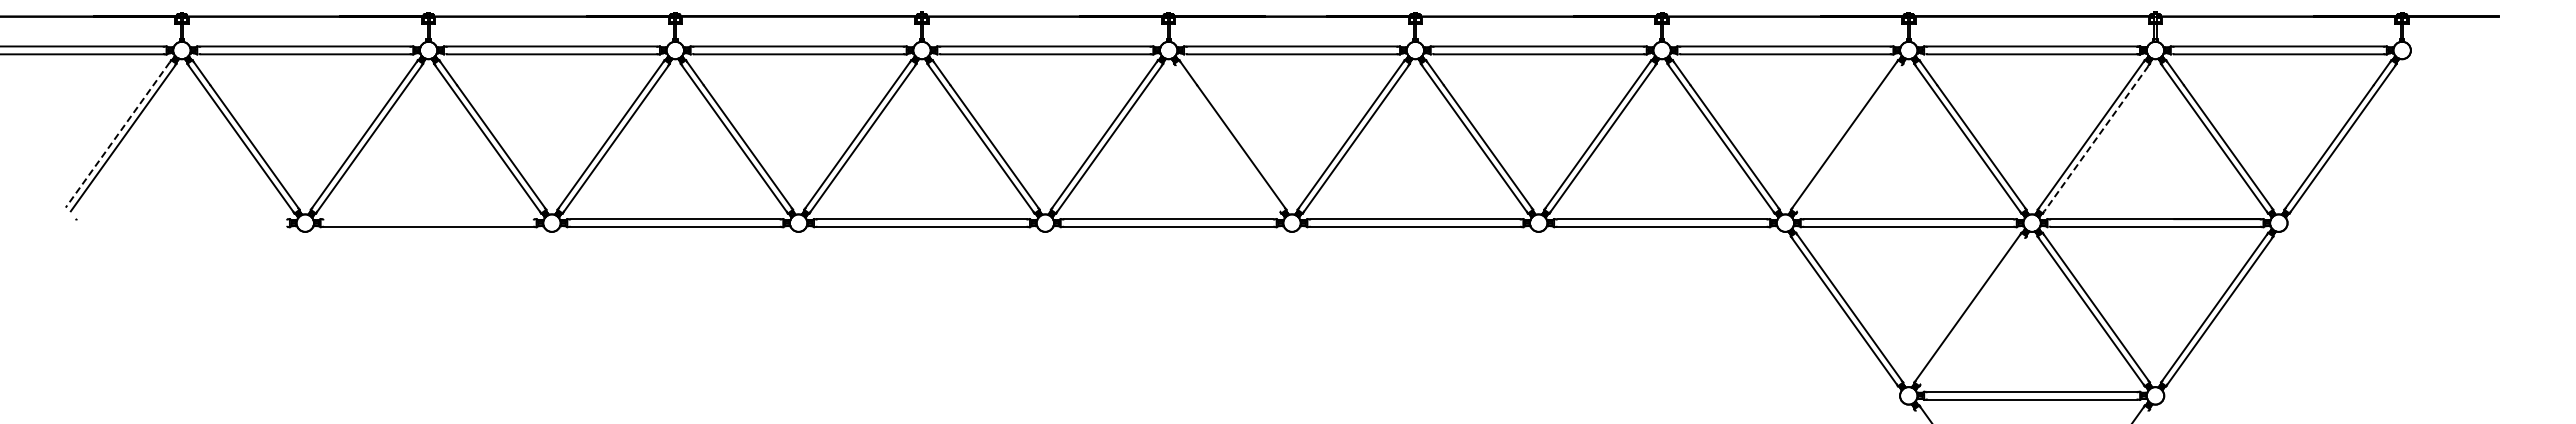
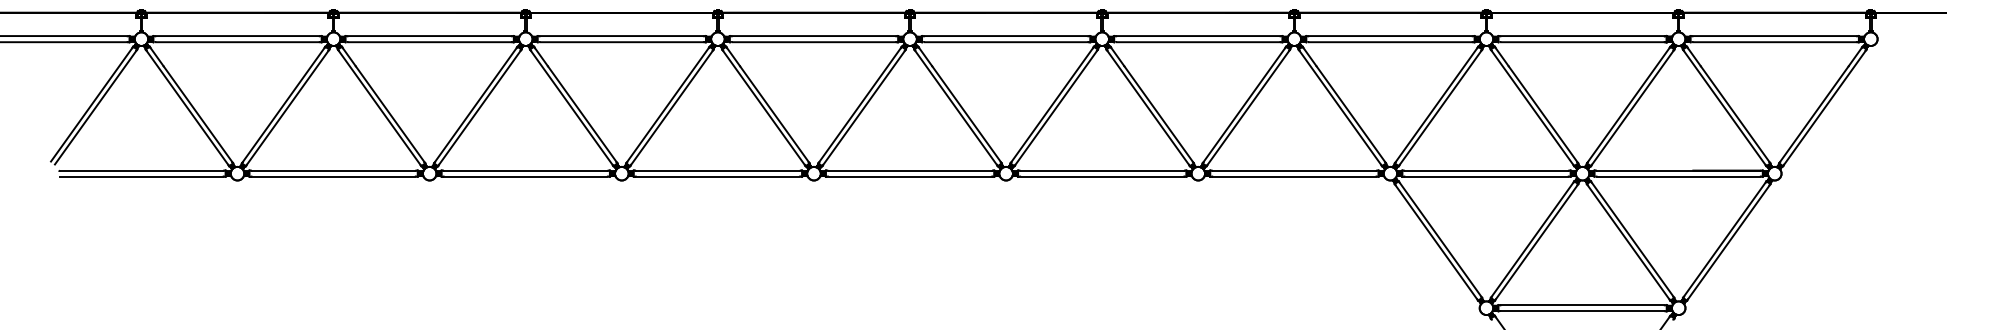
line: (117, 135) -> (91, 105), dashed -> solid
line: (1227, 138) -> (955, 107), added
line: (1849, 138) -> (1440, 107), added
line: (2096, 139) -> (1632, 108), dashed -> solid
line: (181, 219) -> (141, 170), added
line: (428, 219) -> (333, 170), added
line: (181, 227) -> (141, 177), added
line: (1973, 311) -> (1536, 242), added

